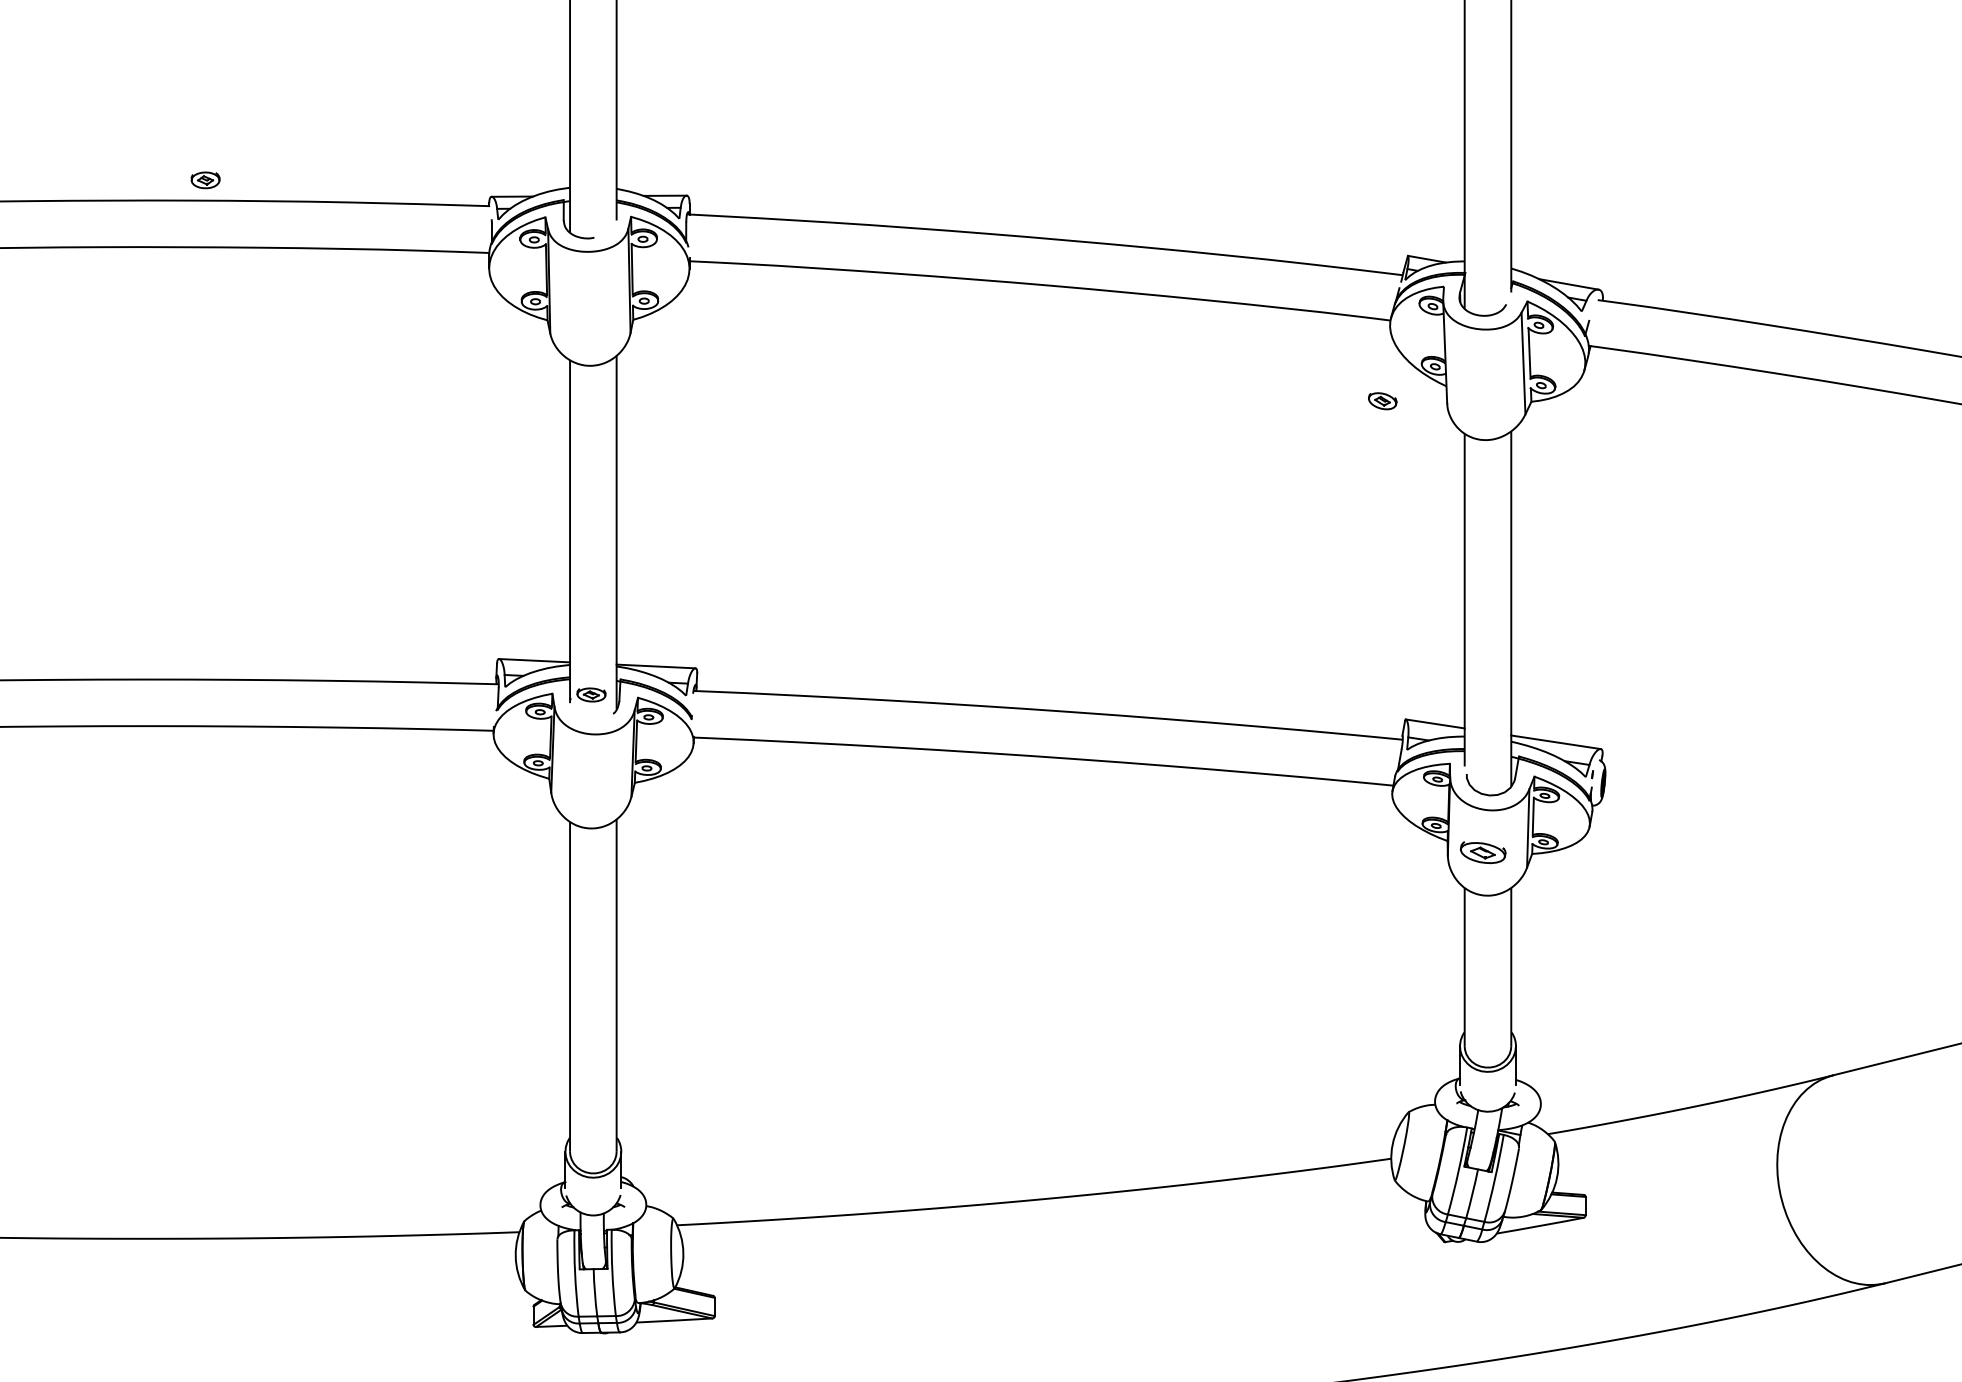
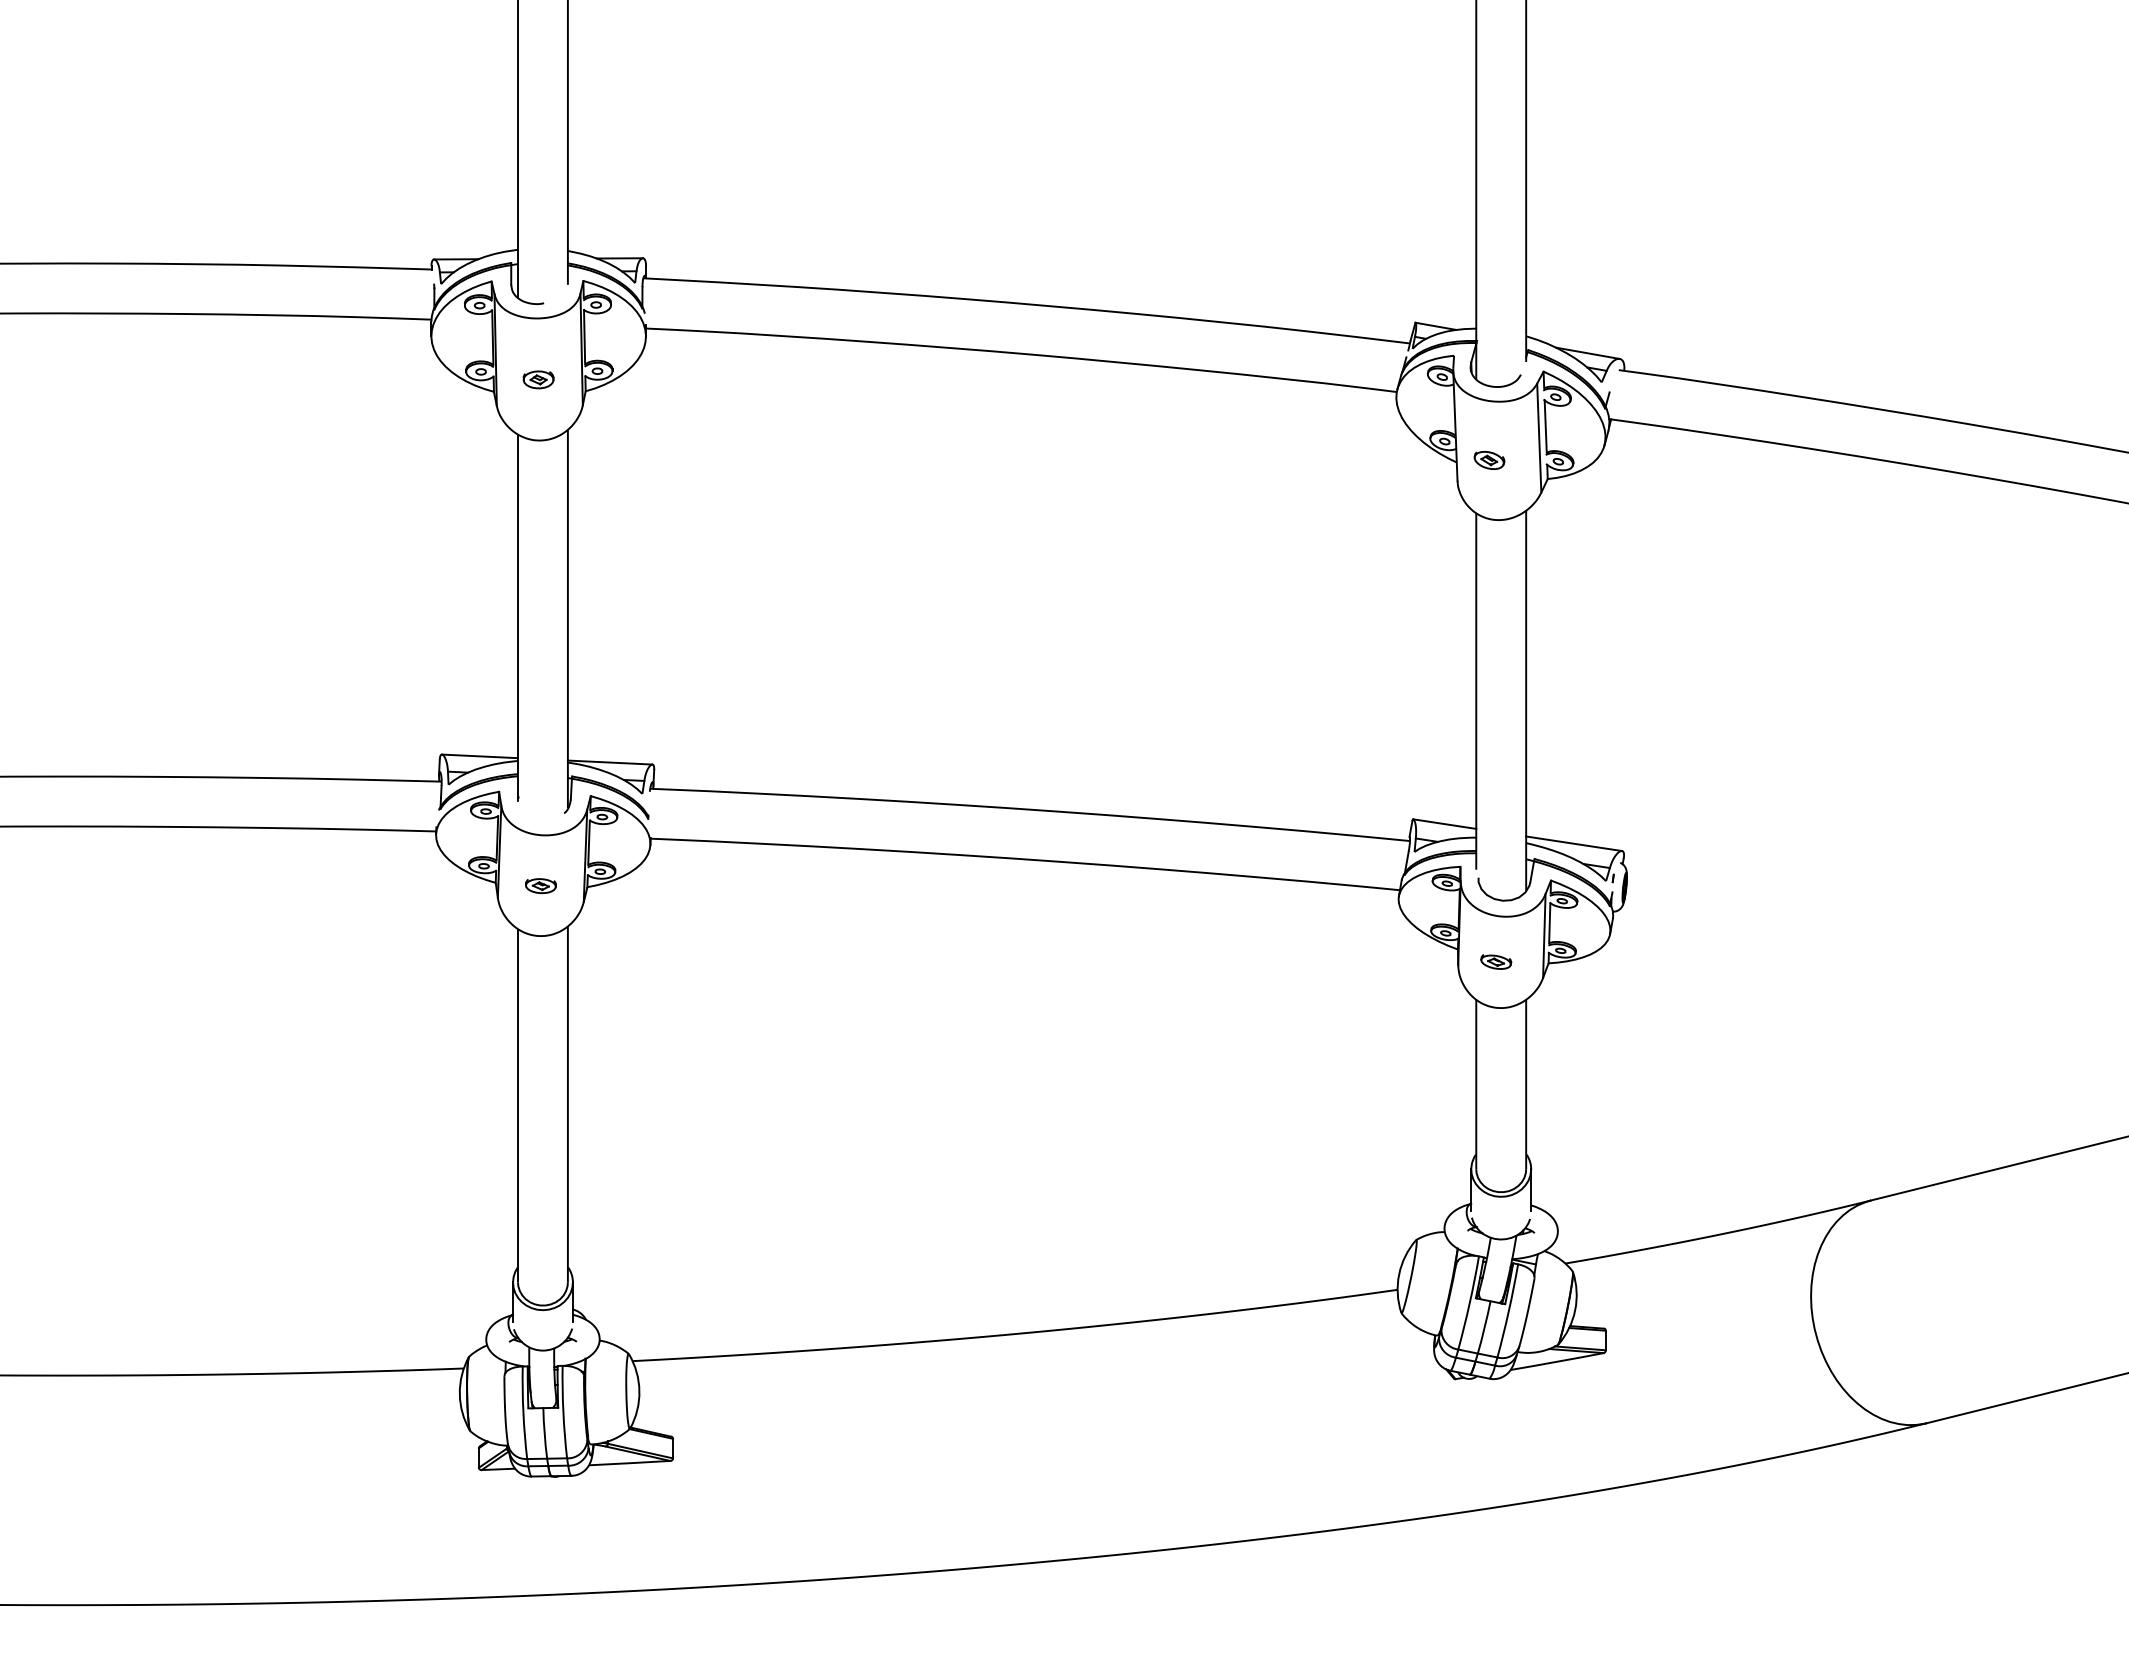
part: (205, 180) -> (538, 379), moved
part: (1382, 401) -> (1489, 460), moved
part: (591, 695) -> (540, 886), moved
part: (1483, 852) -> (1496, 961), size x0.62

